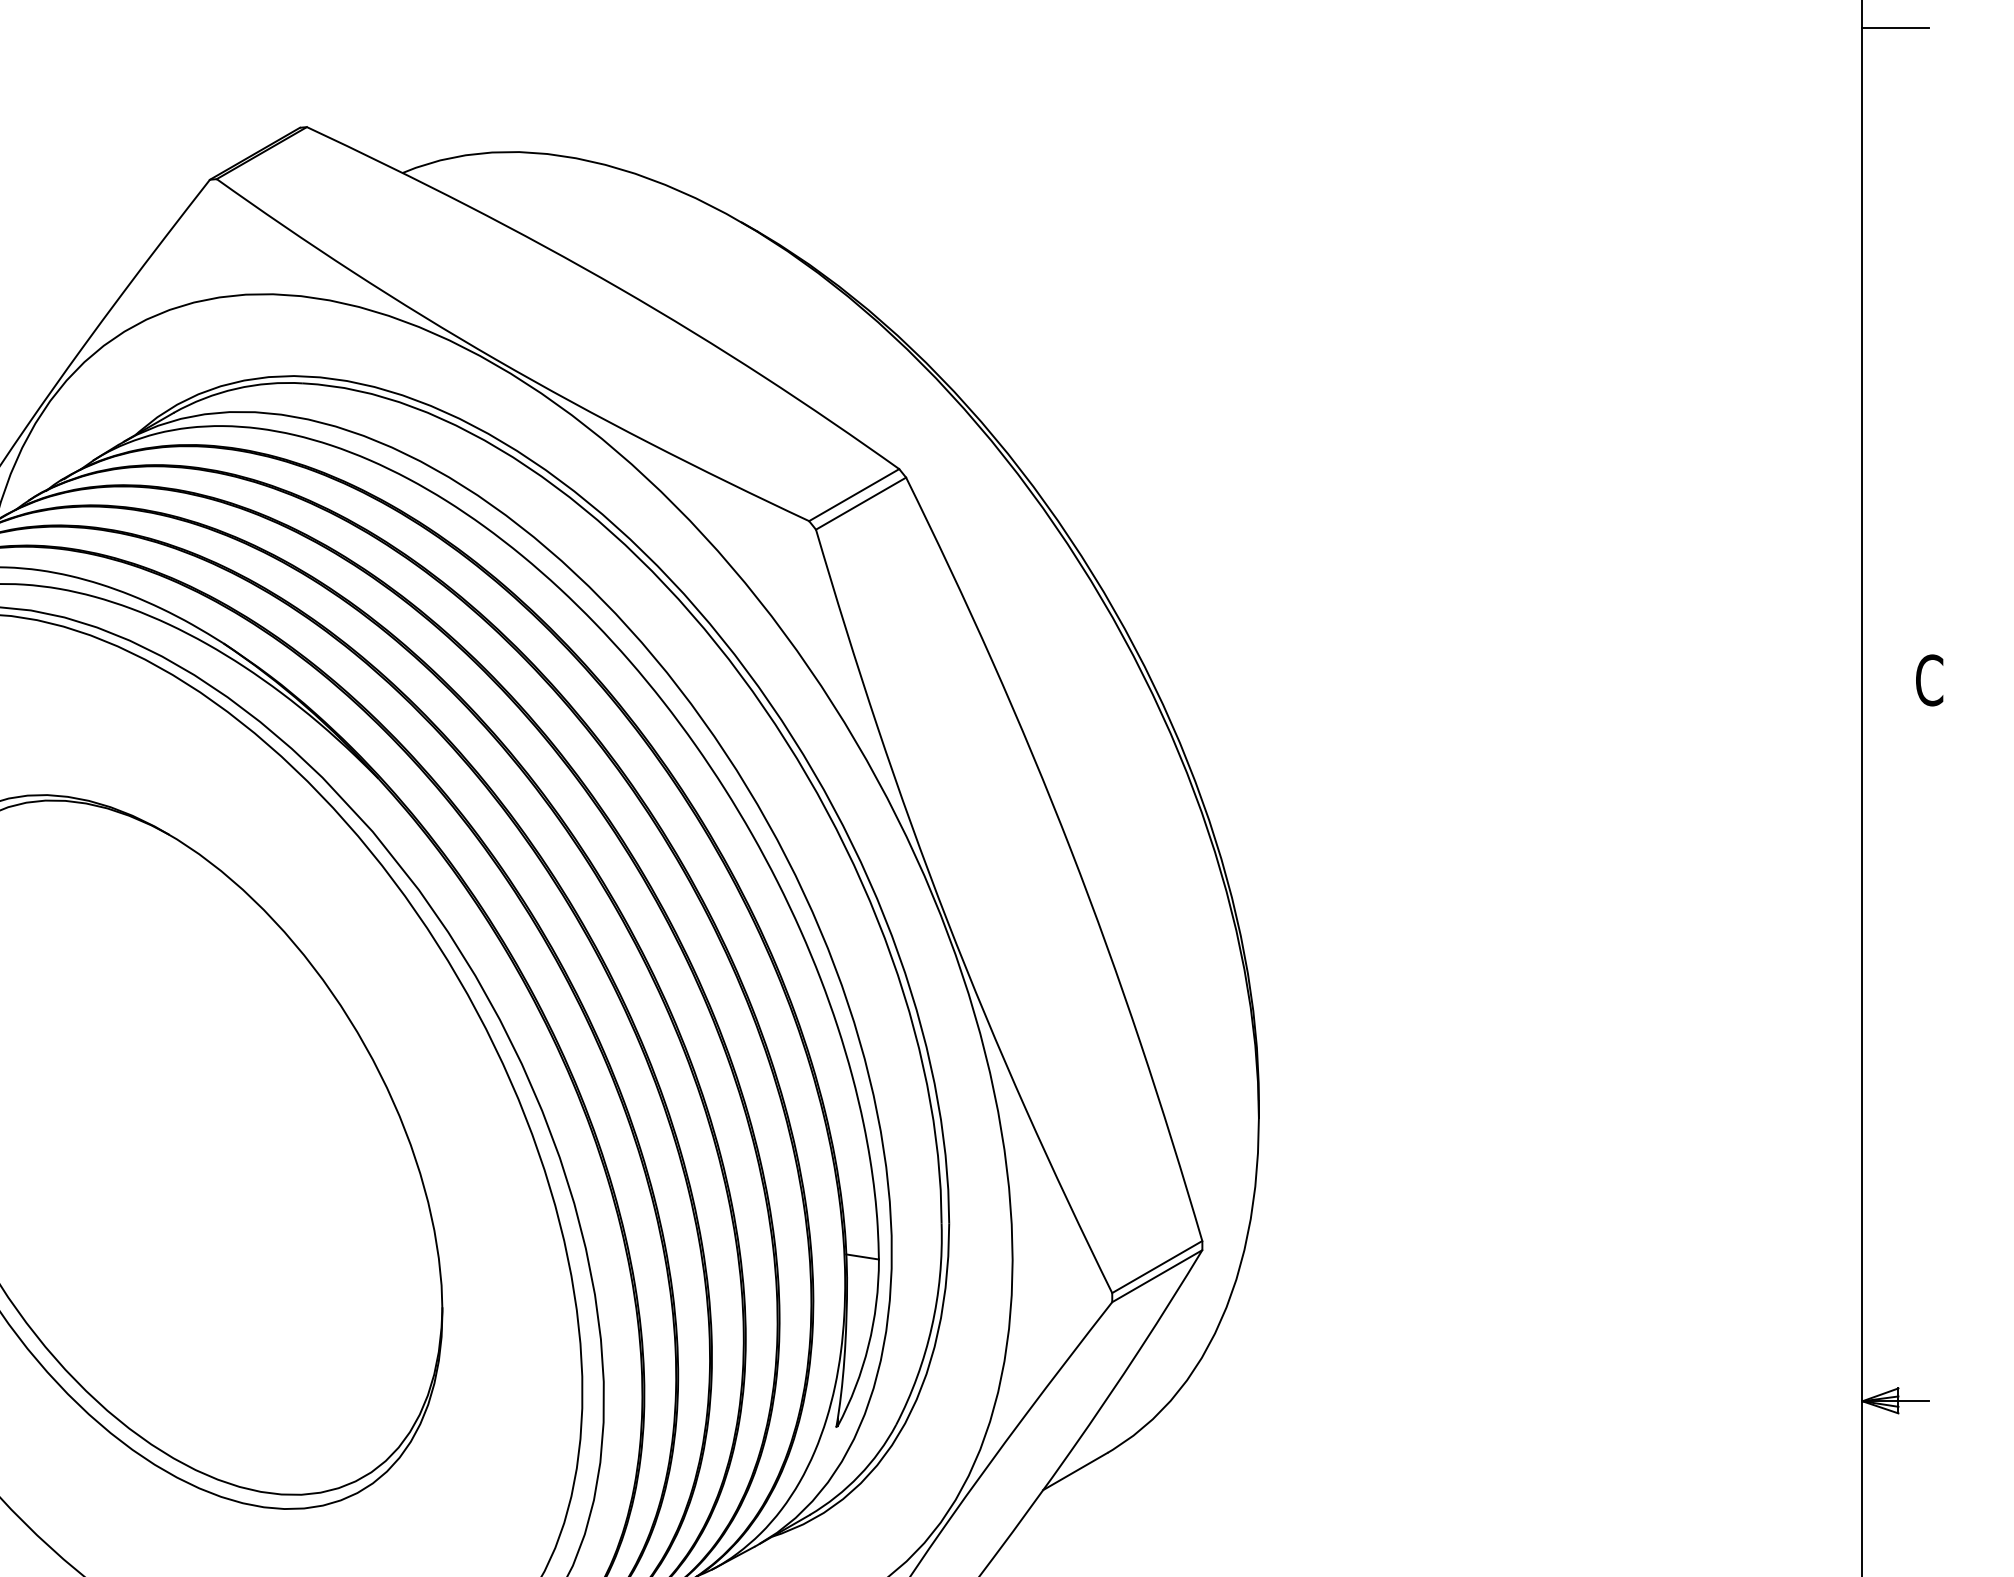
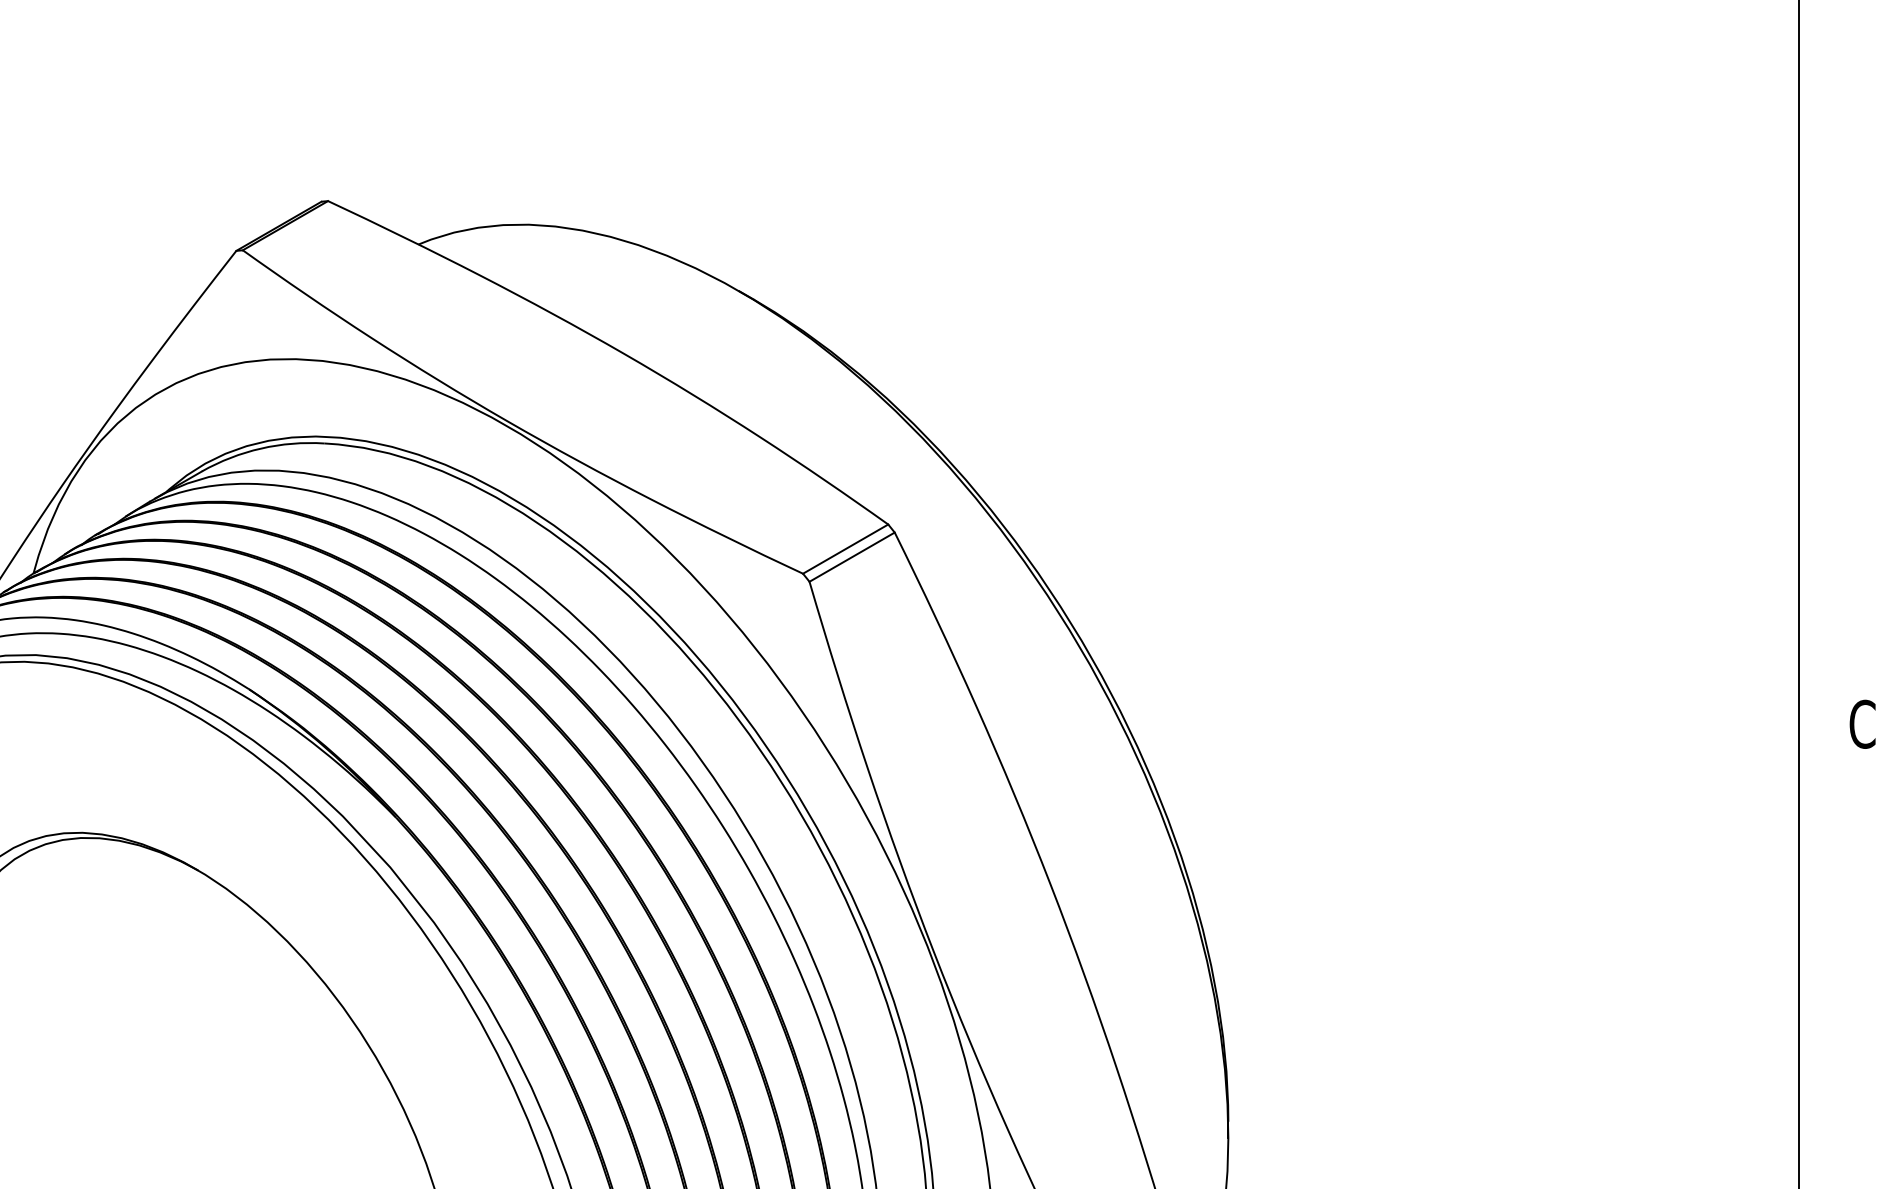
line: (1895, 28) -> (1830, 107), removed

